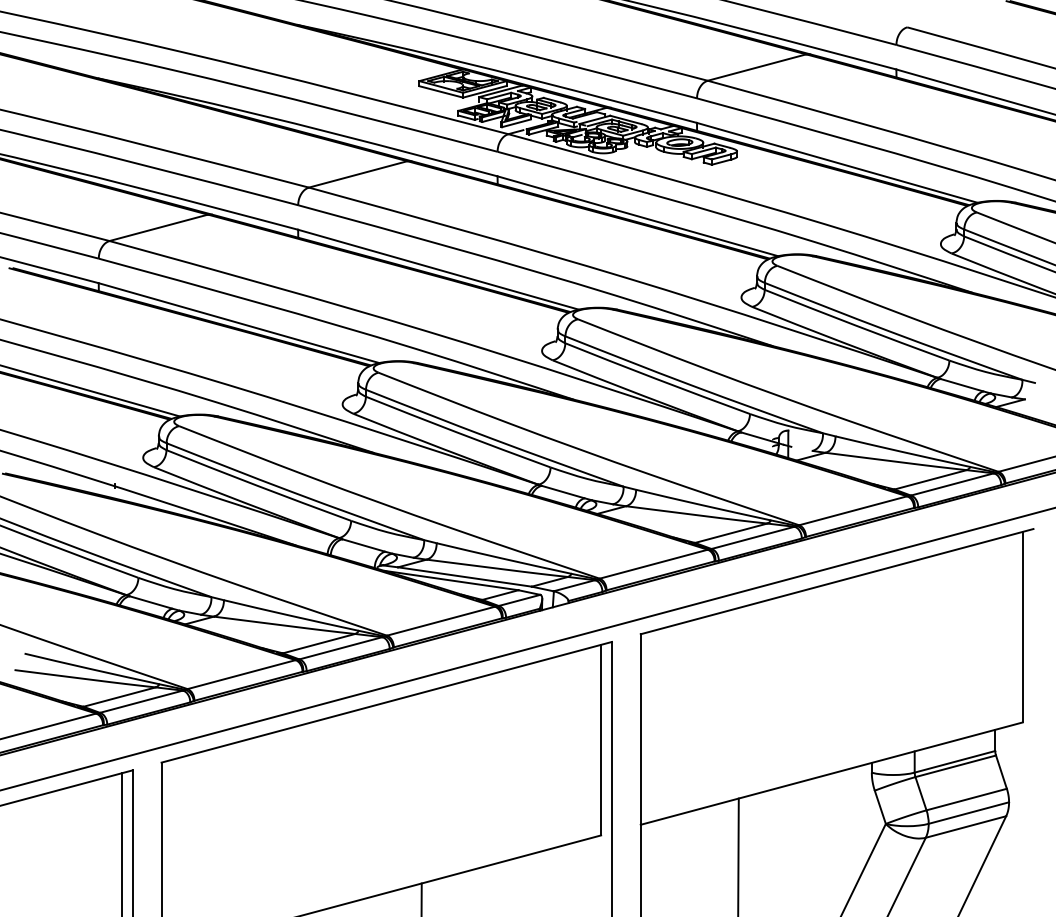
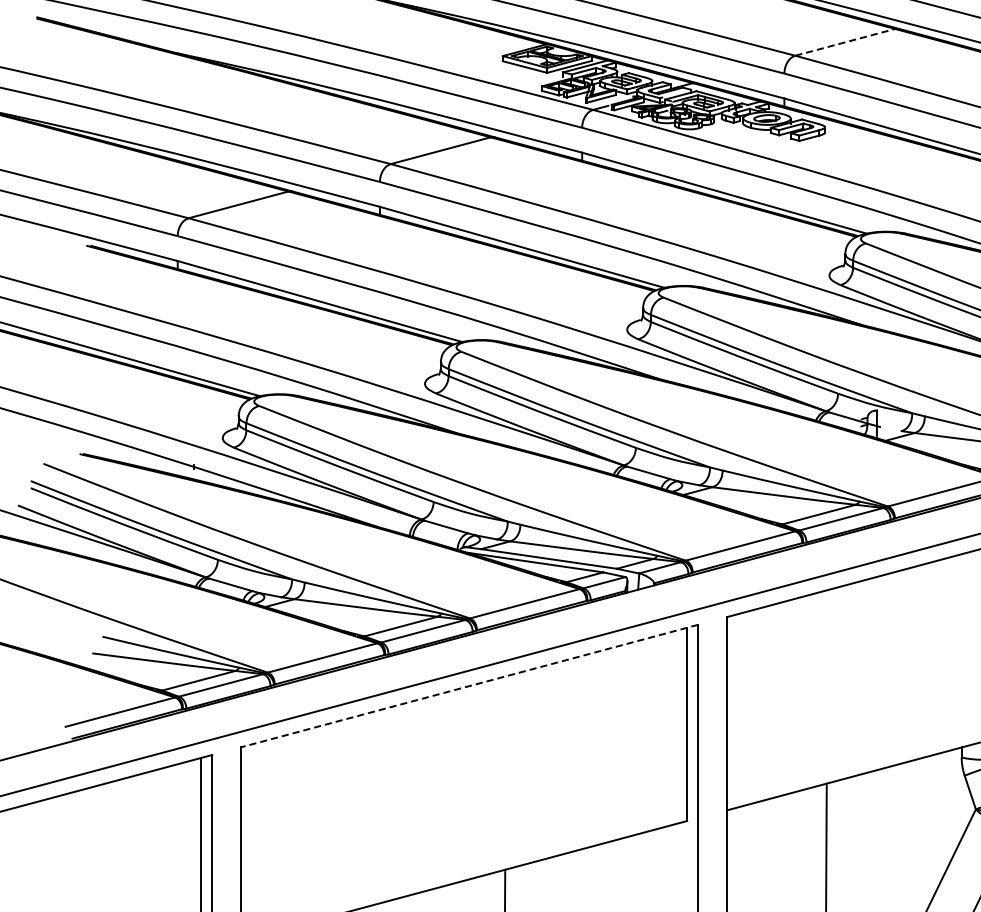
line: (757, 67) -> (845, 42), solid -> dashed
line: (386, 702) -> (469, 686), solid -> dashed

